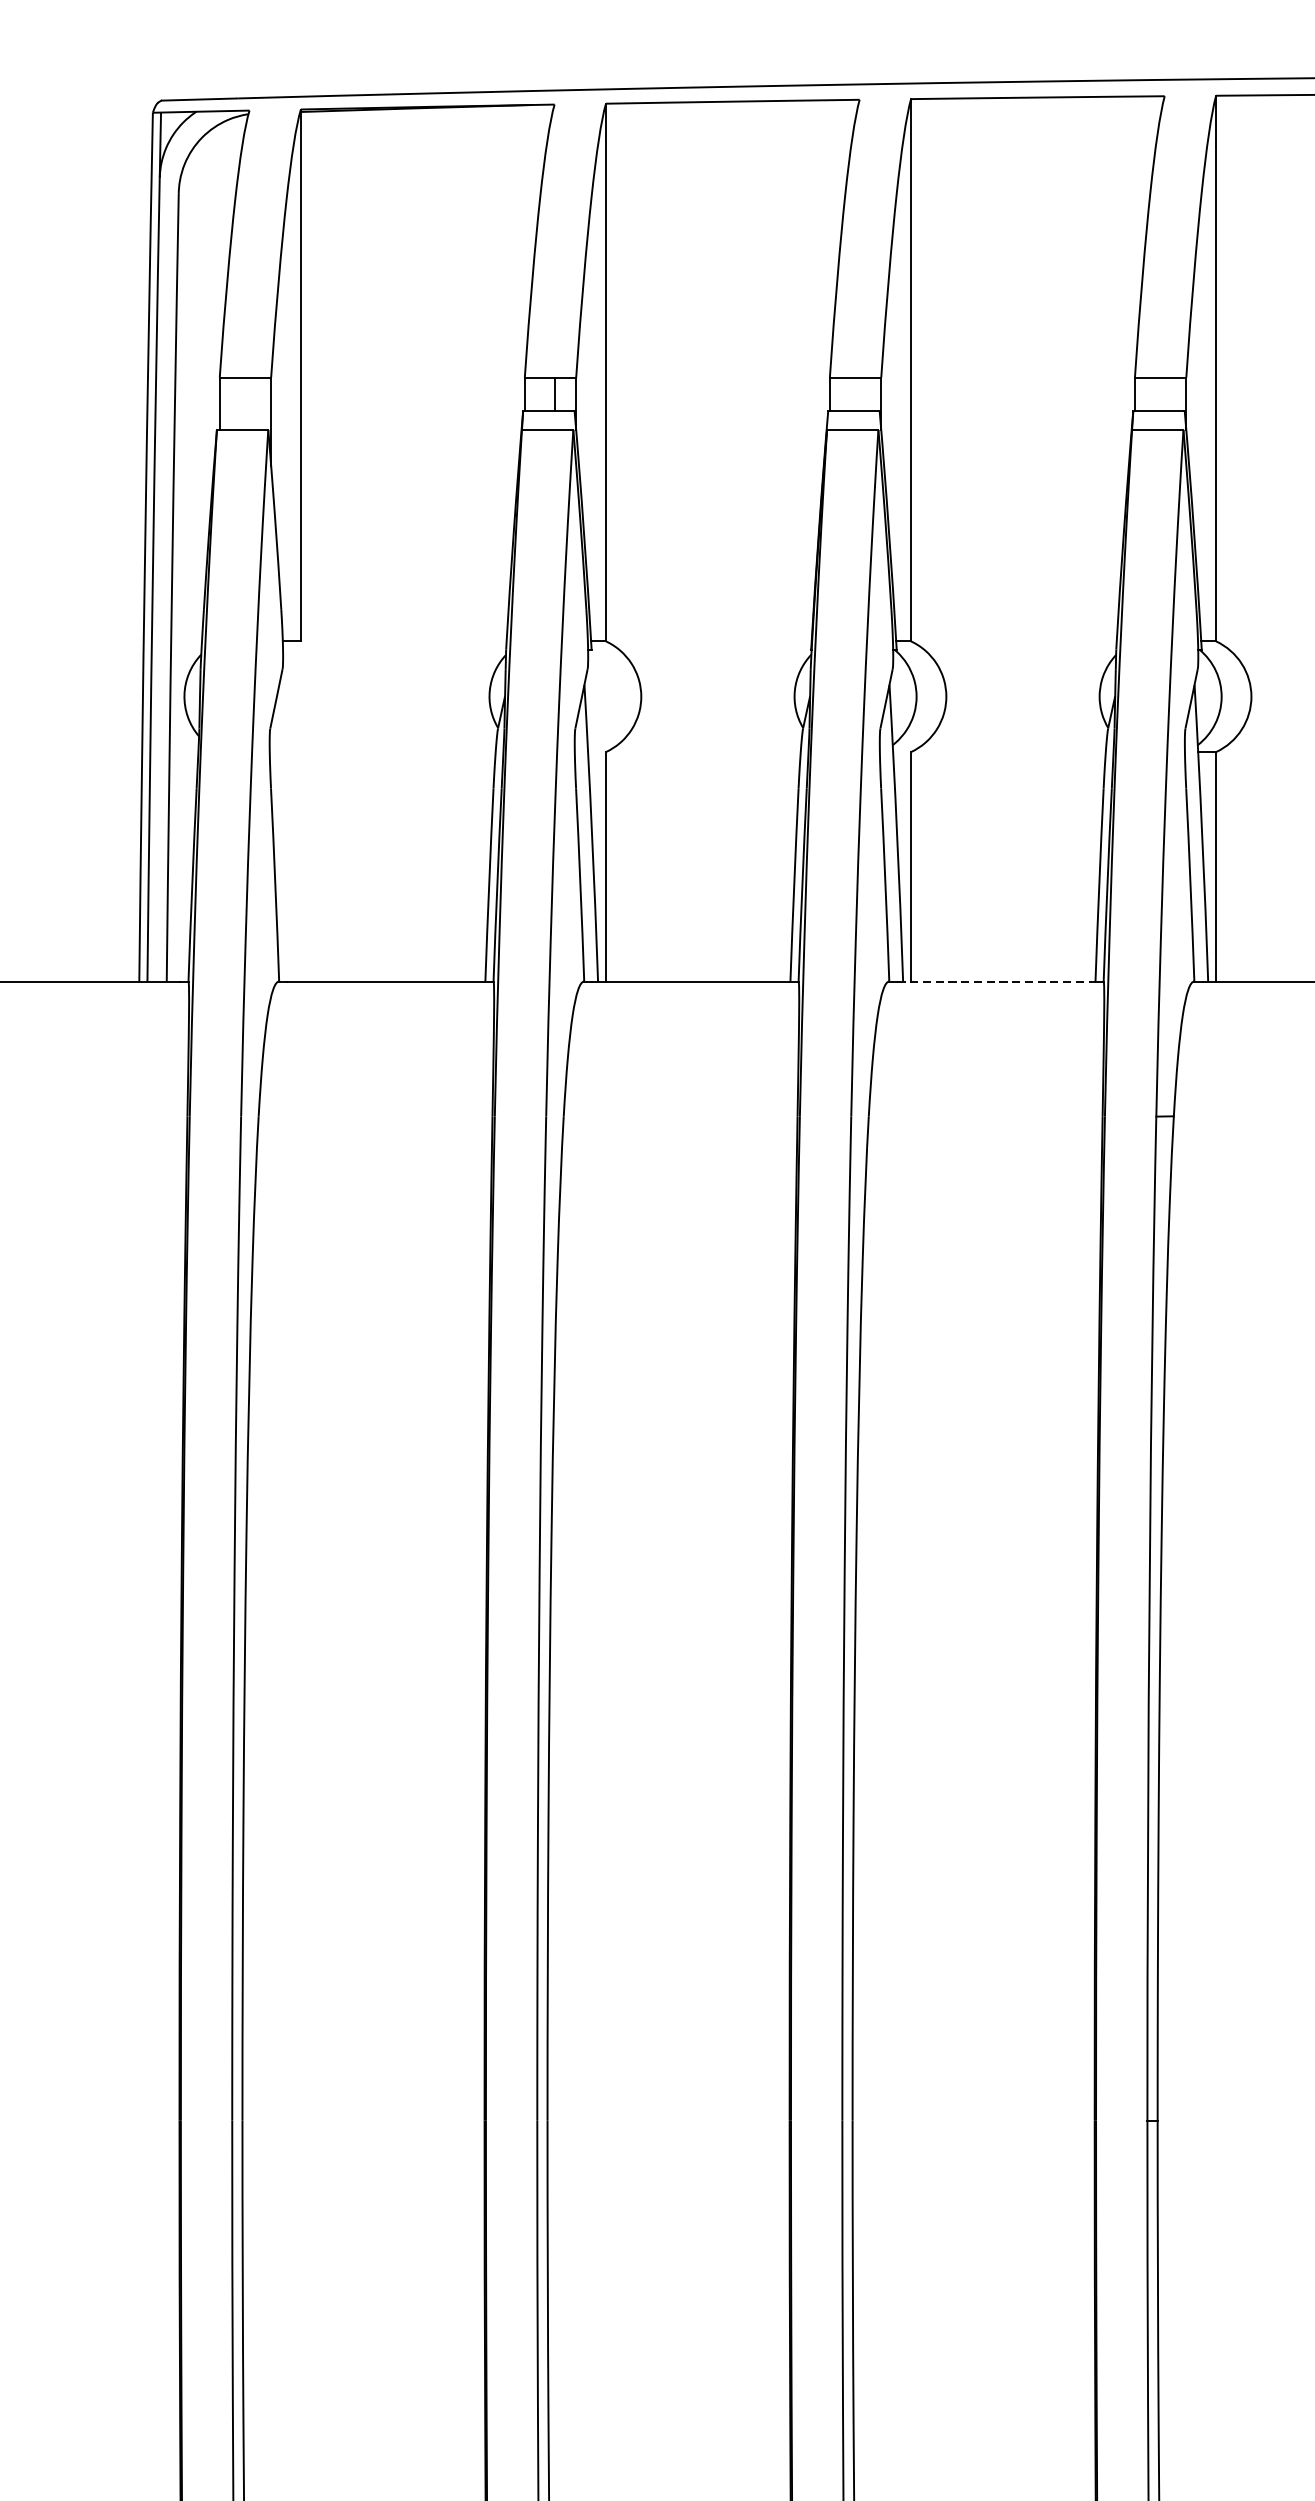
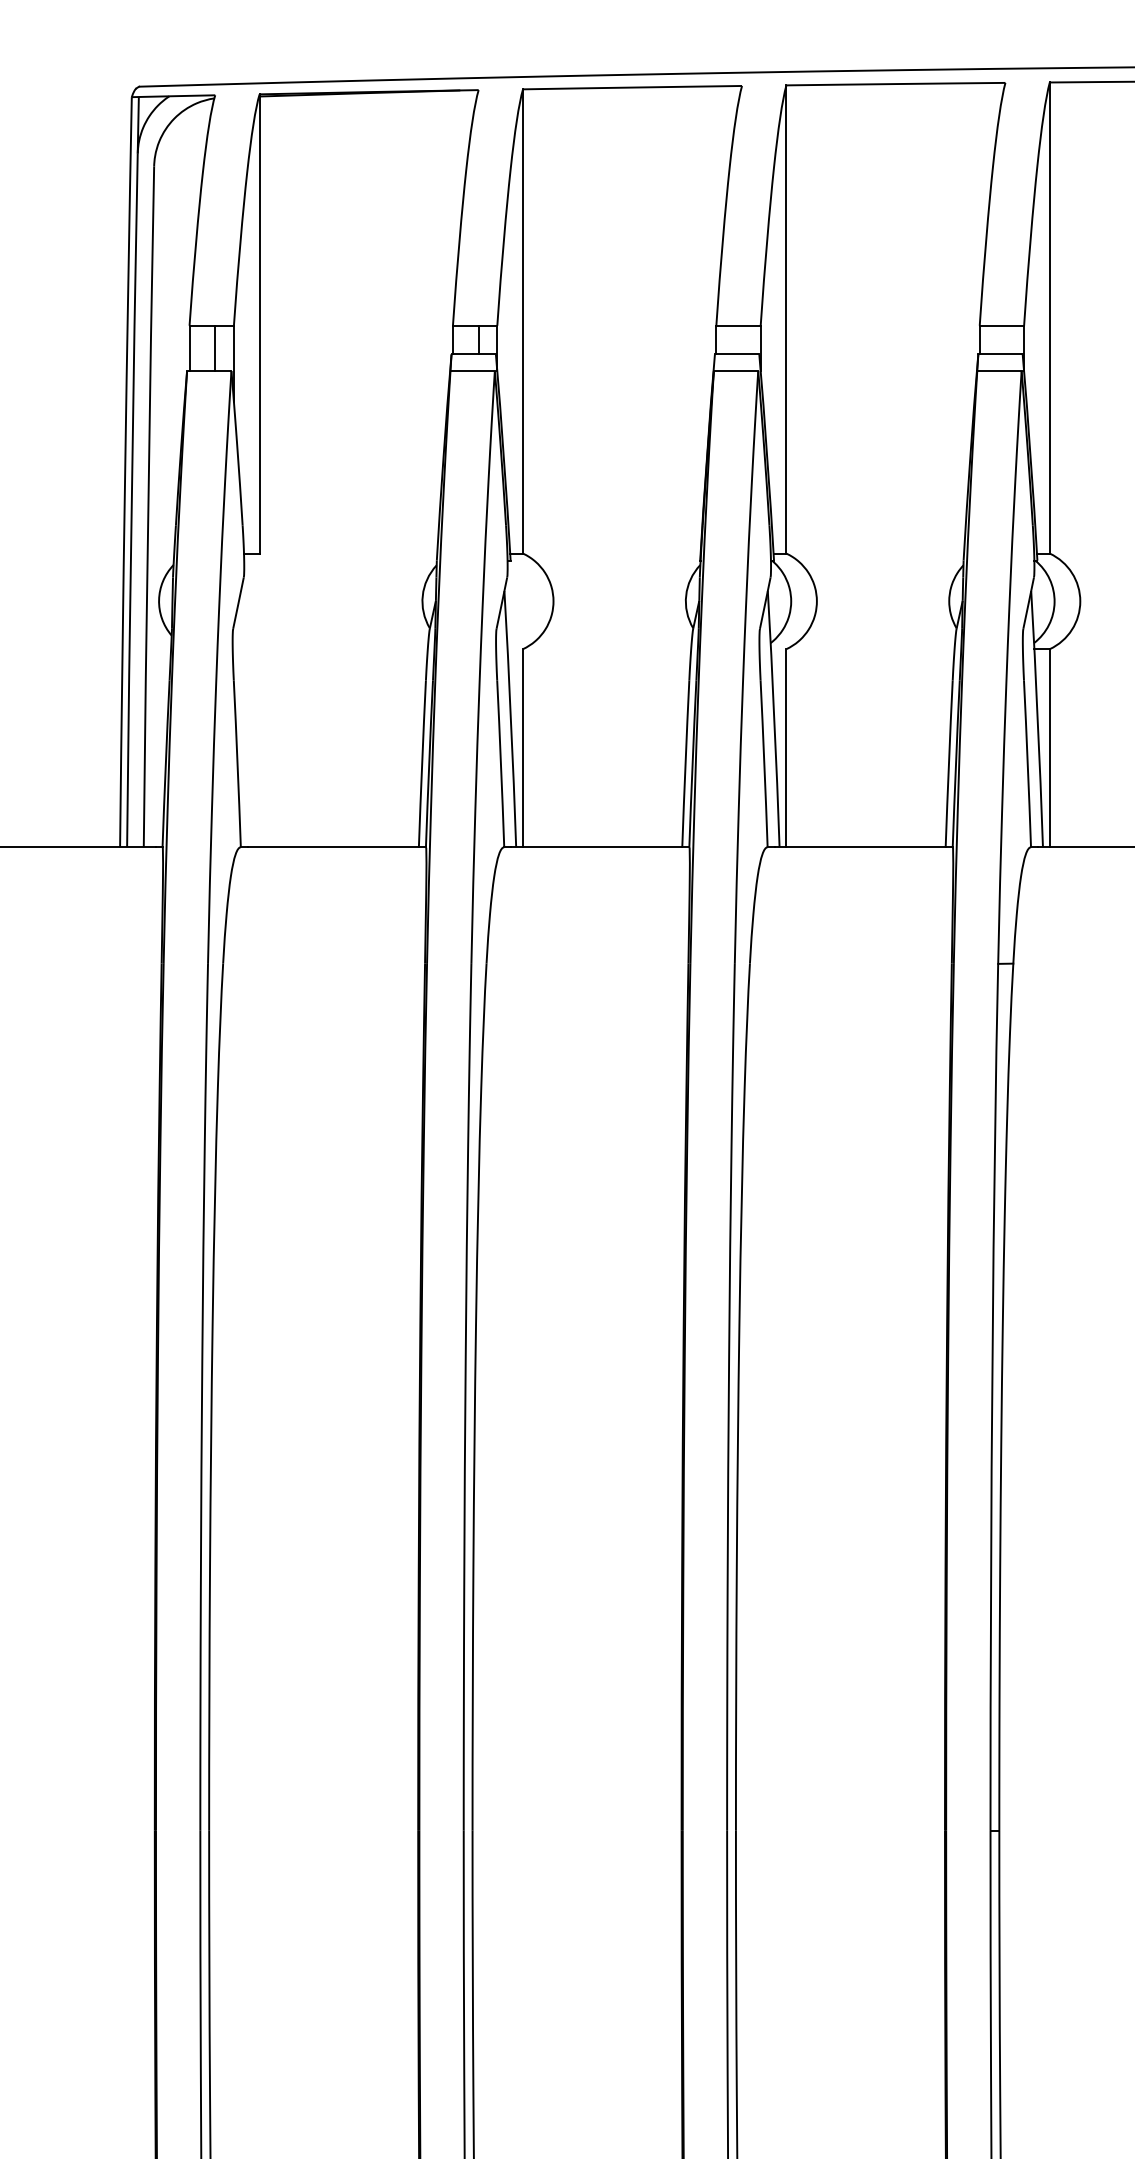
line: (249, 402) -> (215, 347), added
line: (996, 981) -> (860, 847), dashed -> solid

